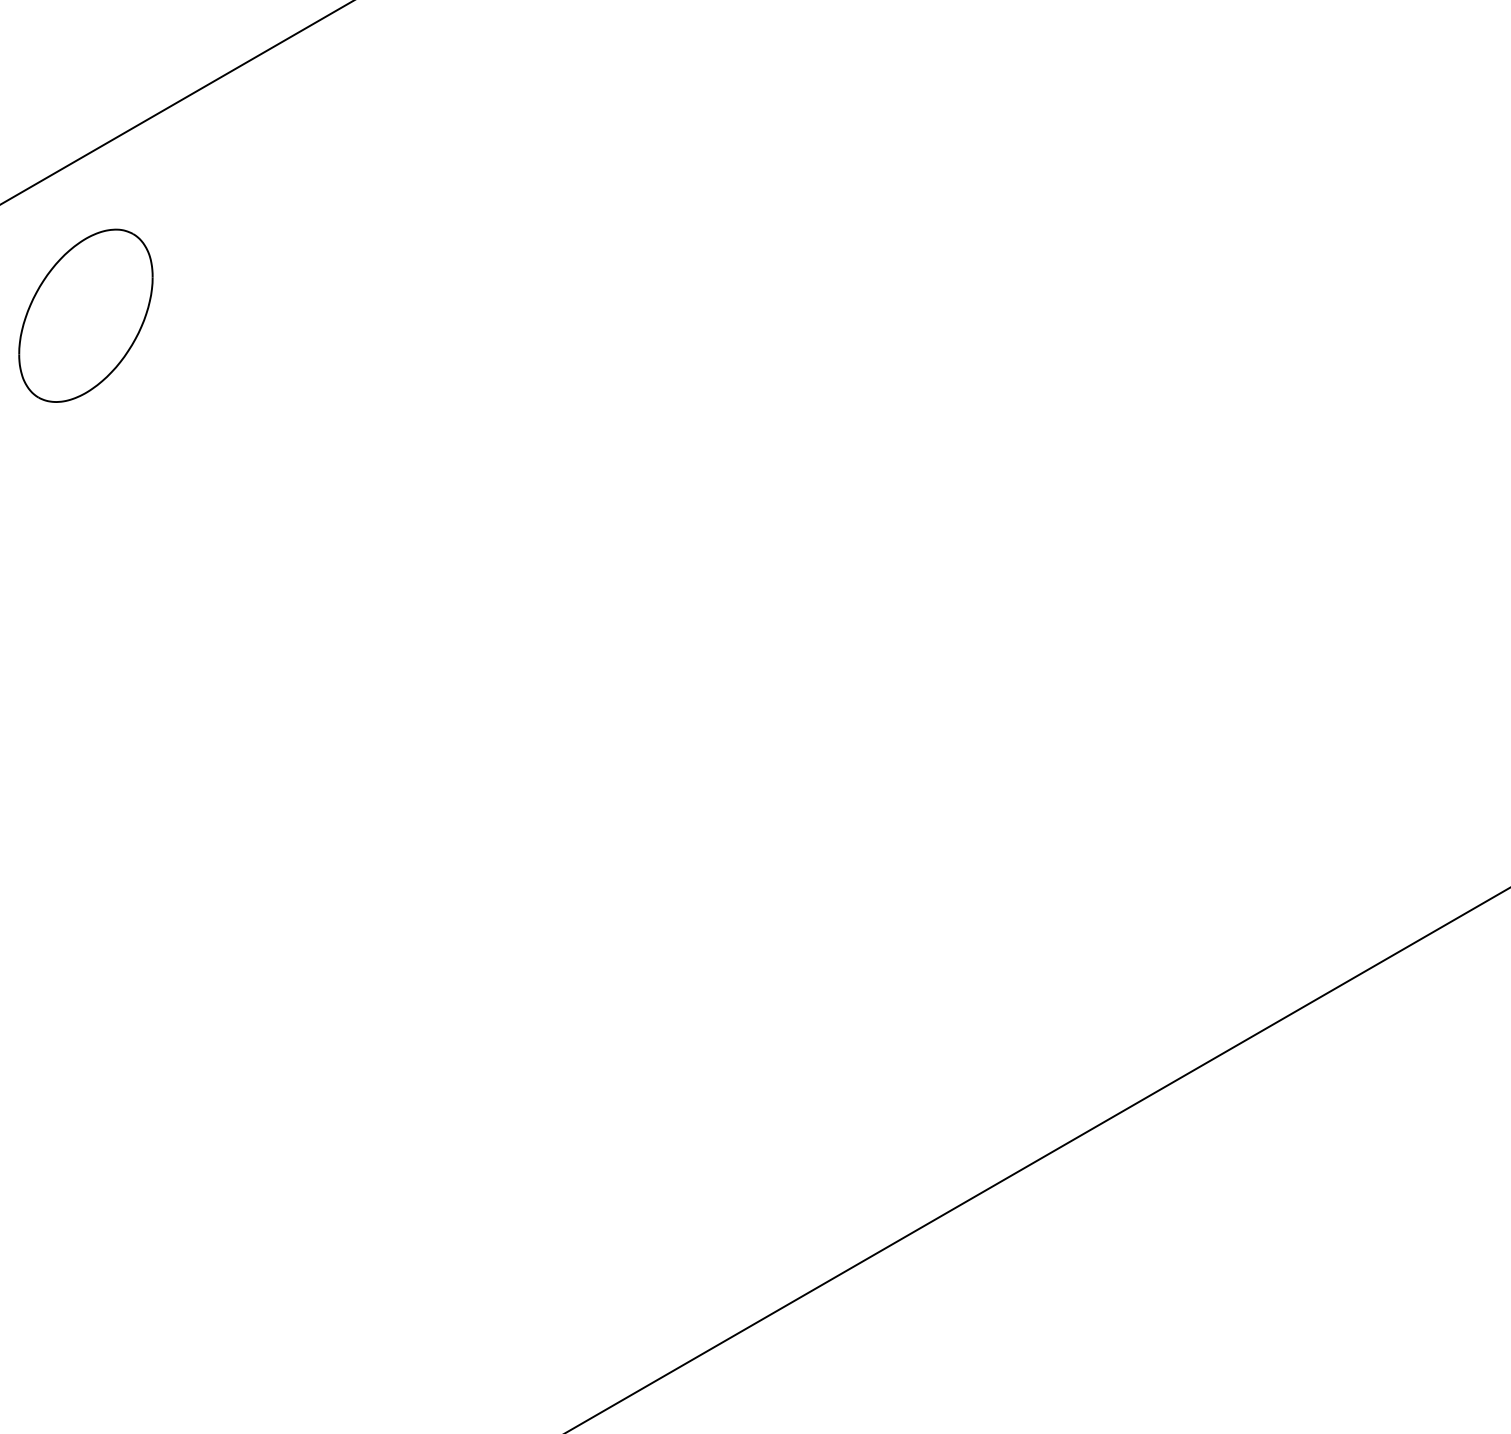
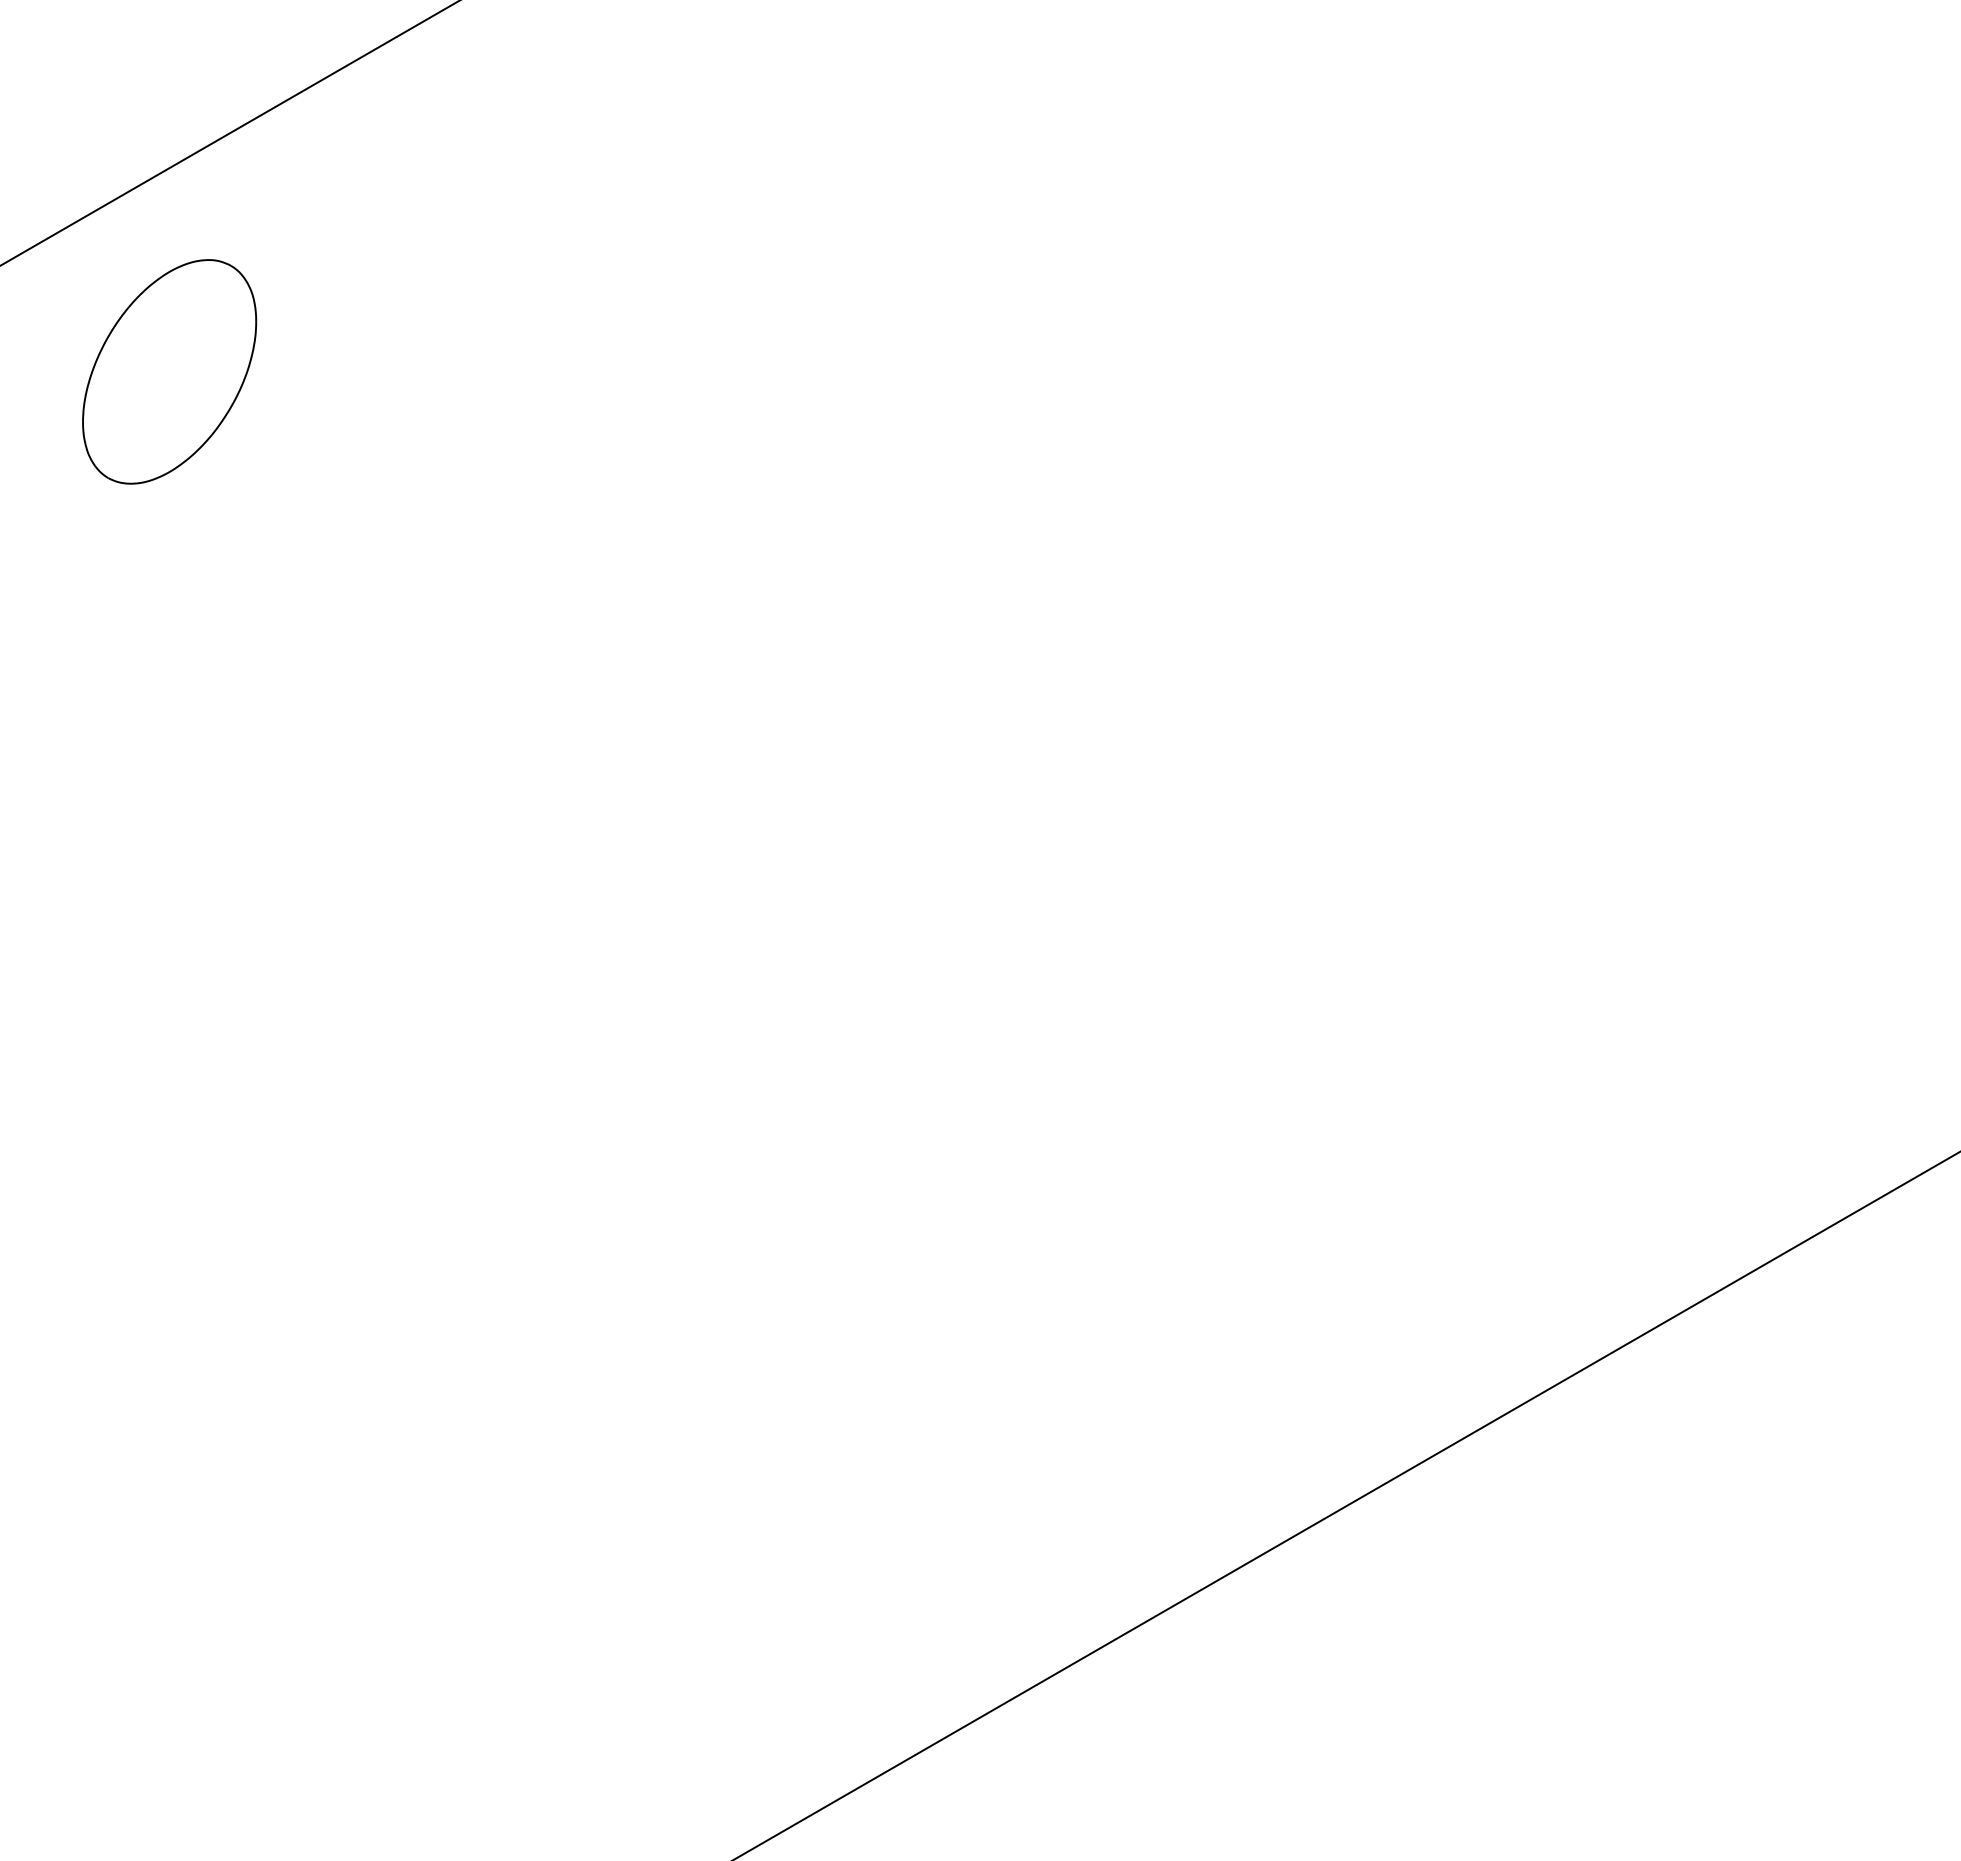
part: (85, 315) -> (169, 371), moved

